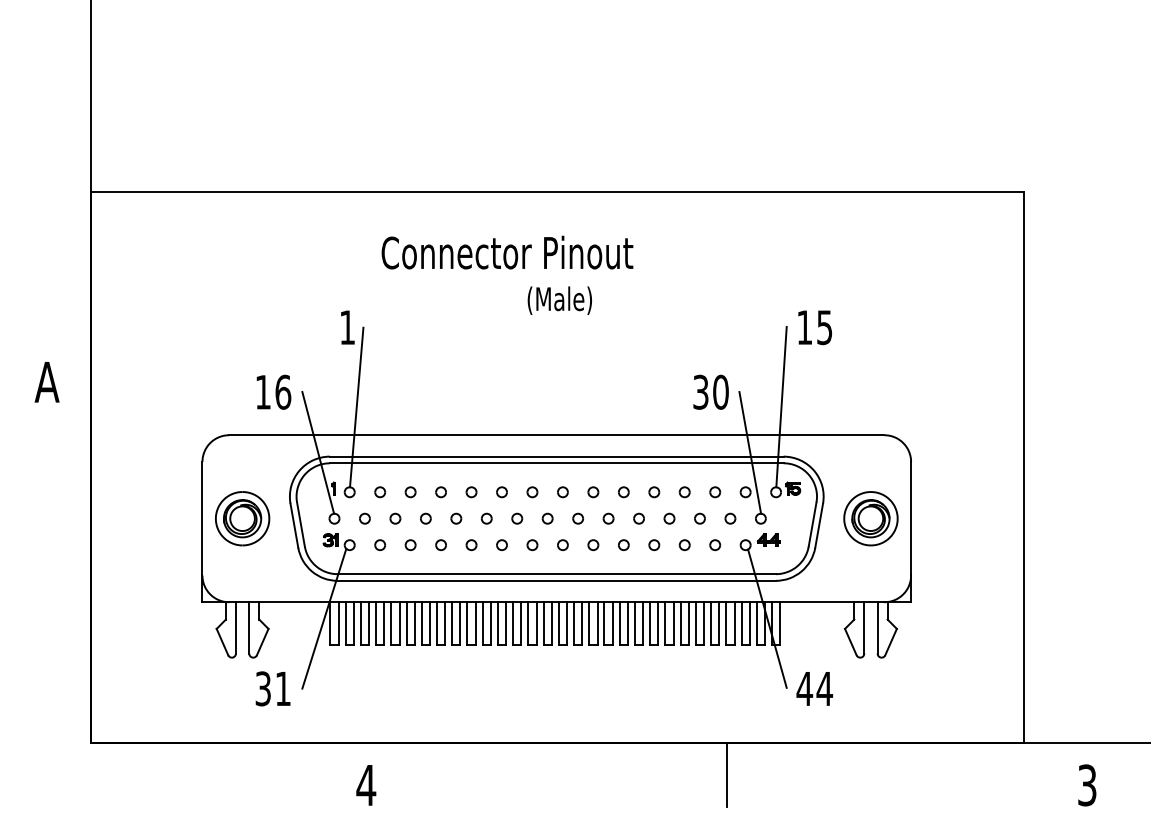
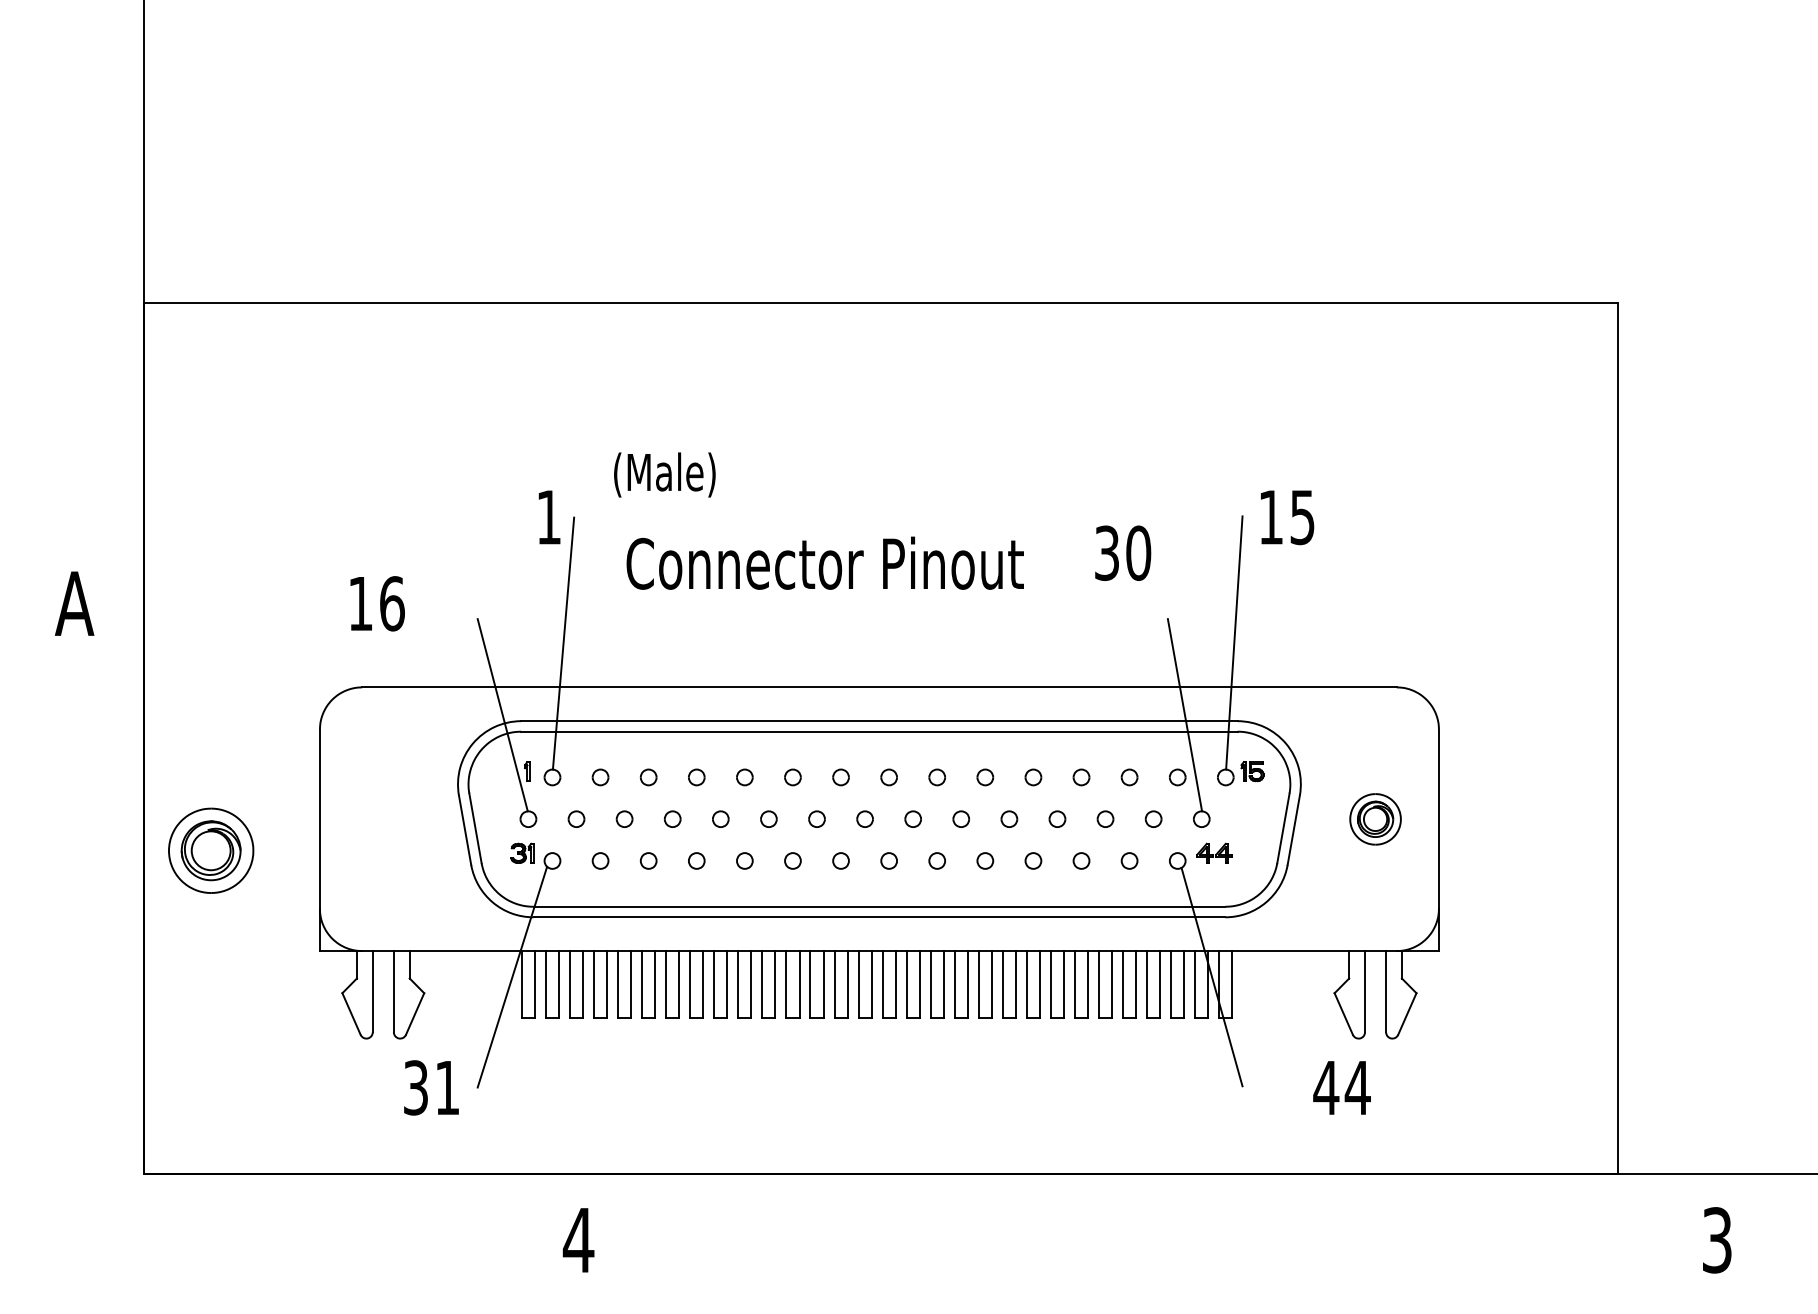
text: (507, 252) -> (825, 563), moved
text: (559, 300) -> (664, 474), moved
text: (273, 391) -> (376, 602), moved
text: (710, 391) -> (1122, 551), moved
part: (242, 518) -> (211, 850), moved
part: (870, 518) -> (1374, 818), size x0.6
text: (814, 688) -> (1341, 1087), moved
line: (727, 775) -> (1149, 1224), removed

